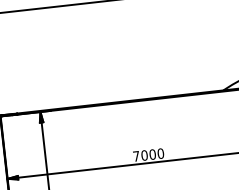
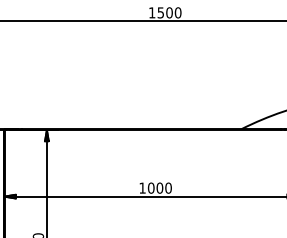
text: (136, 155) -> (142, 187), 7000 -> 1000

